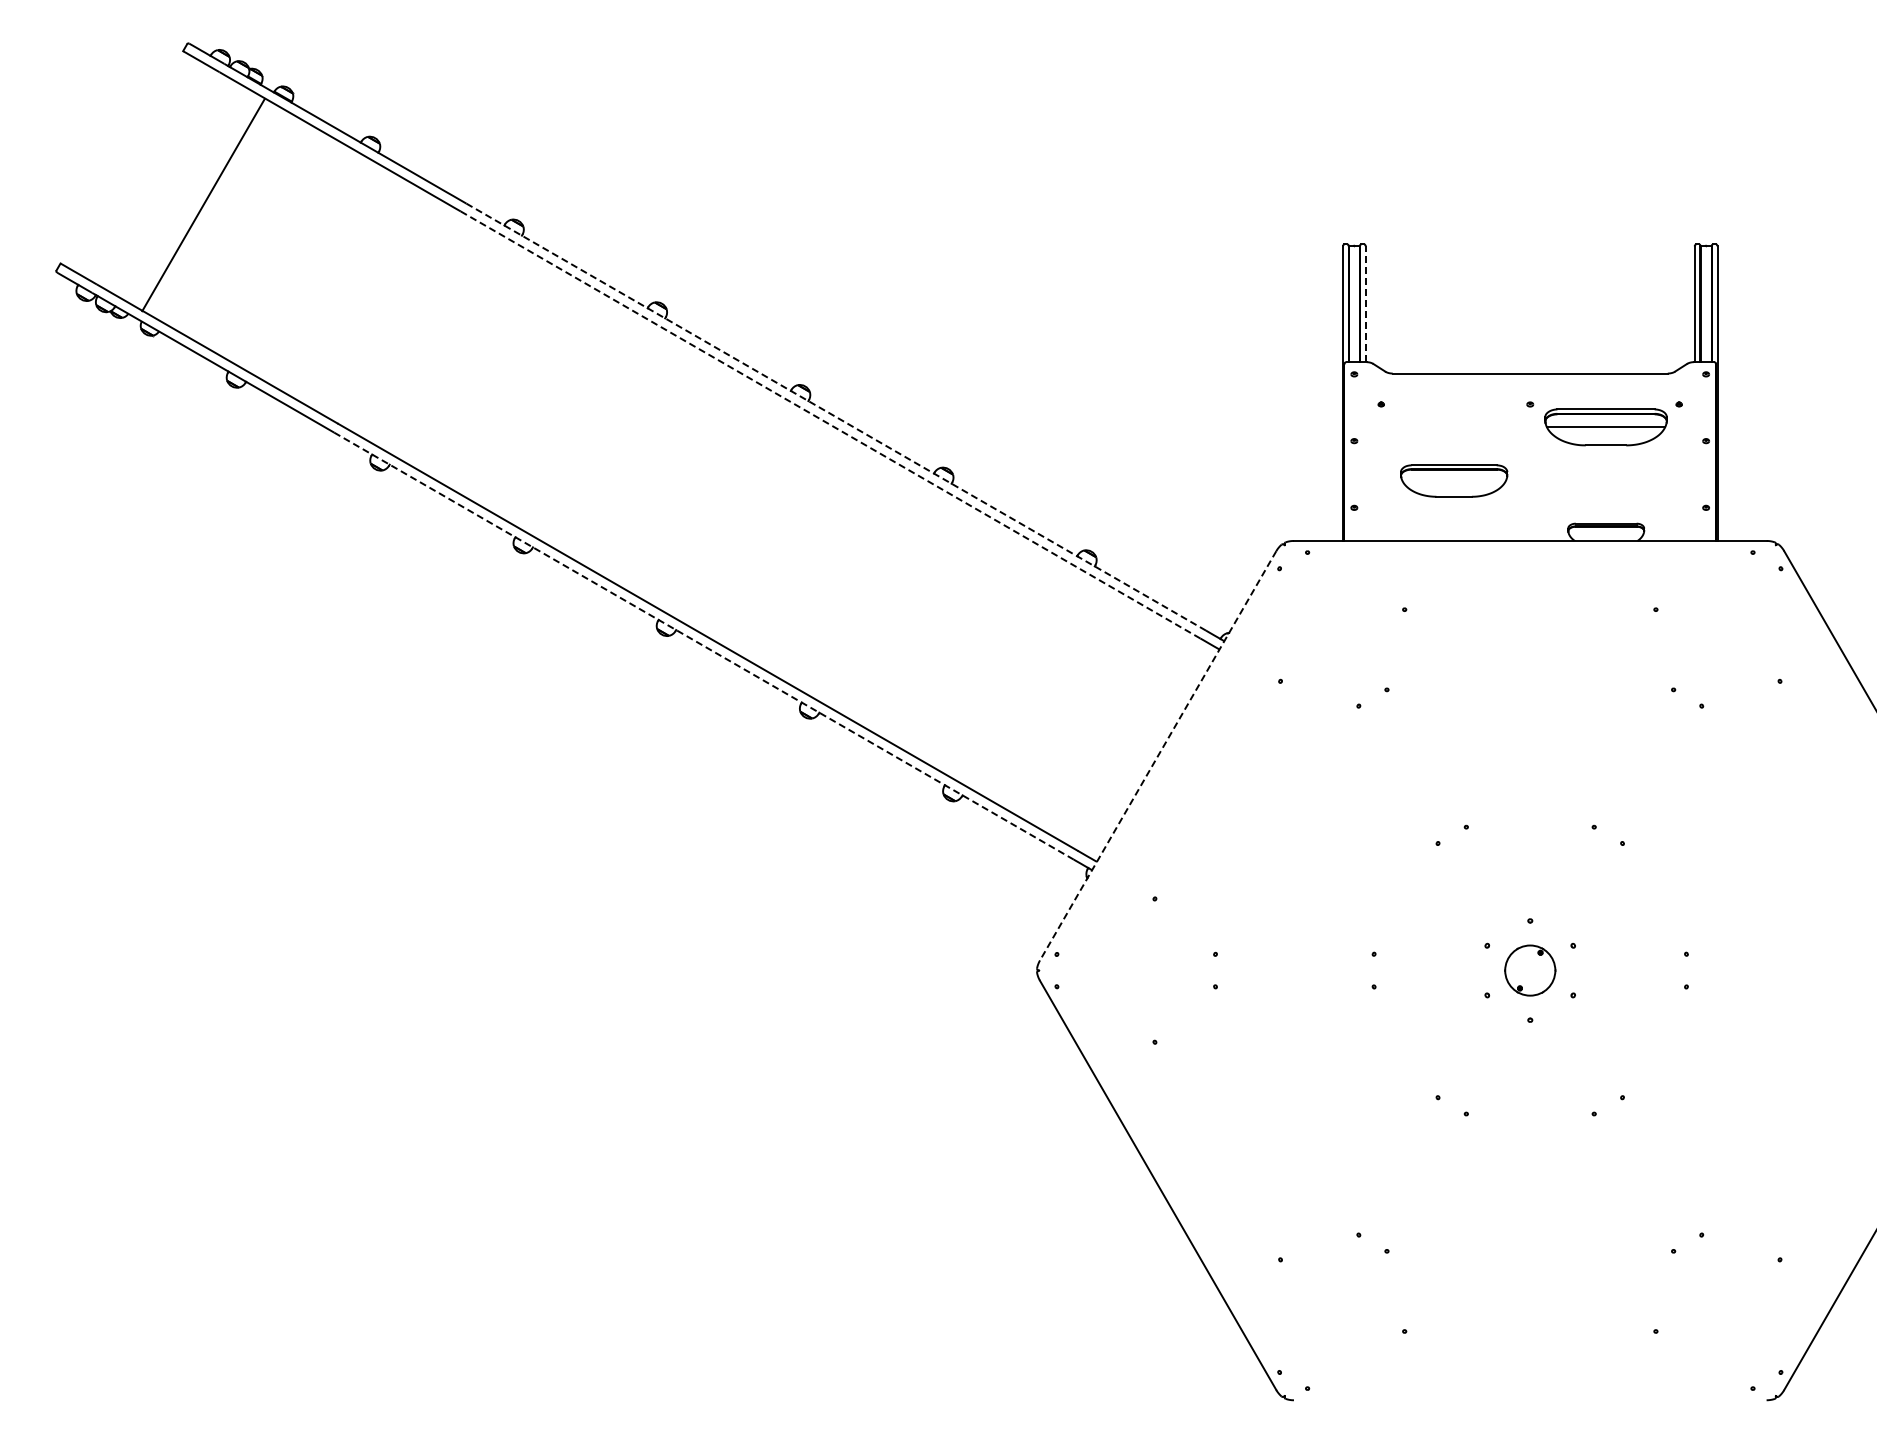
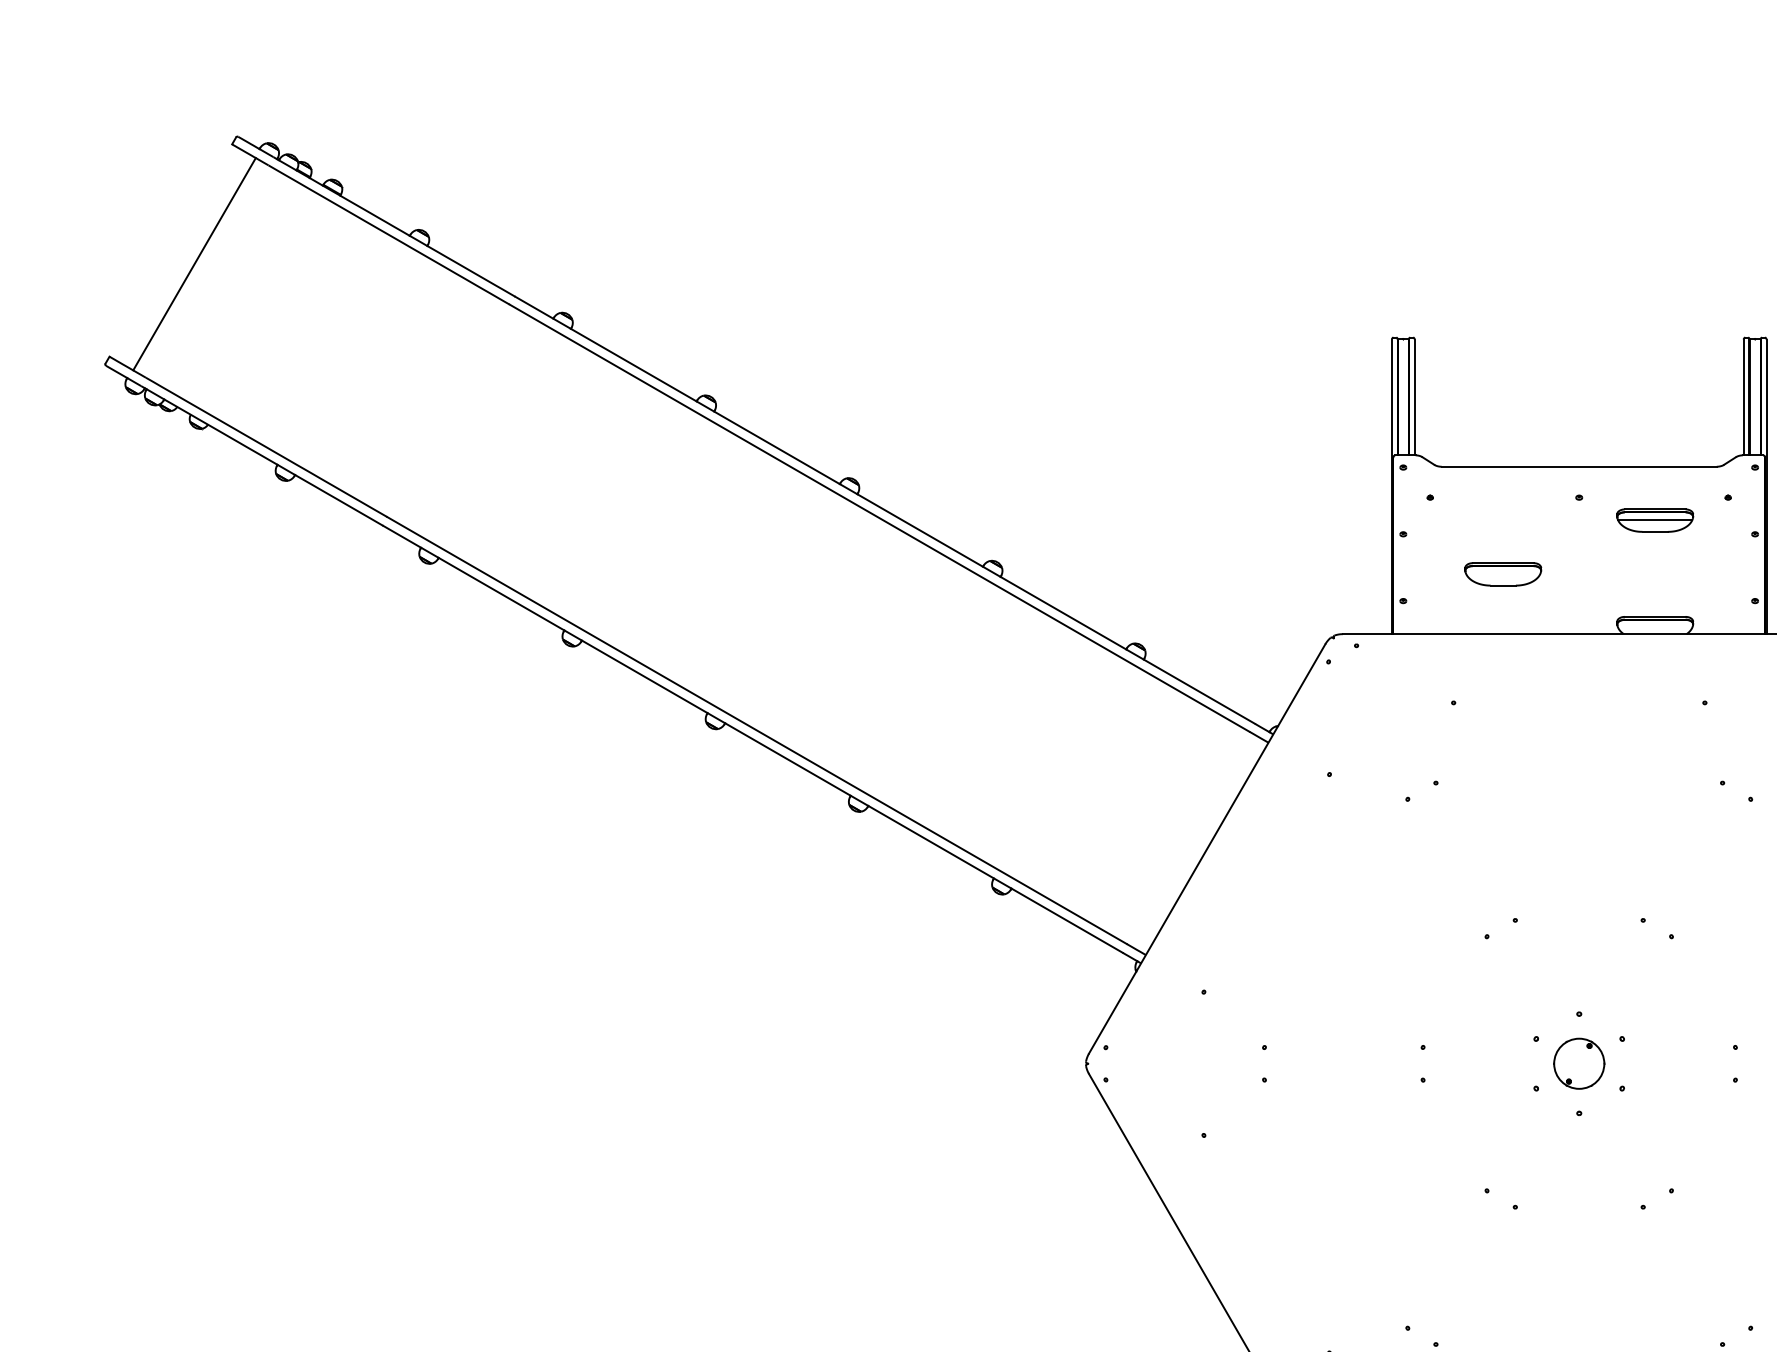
line: (203, 204) -> (194, 263), moved
line: (1365, 304) -> (1414, 397), dashed -> solid
line: (836, 417) -> (885, 510), dashed -> solid
line: (830, 424) -> (879, 517), dashed -> solid
part: (1606, 427) -> (1655, 520), size x0.62
part: (1454, 481) -> (1503, 574), size x0.71
line: (703, 646) -> (752, 739), dashed -> solid
line: (1157, 756) -> (1206, 849), dashed -> solid

